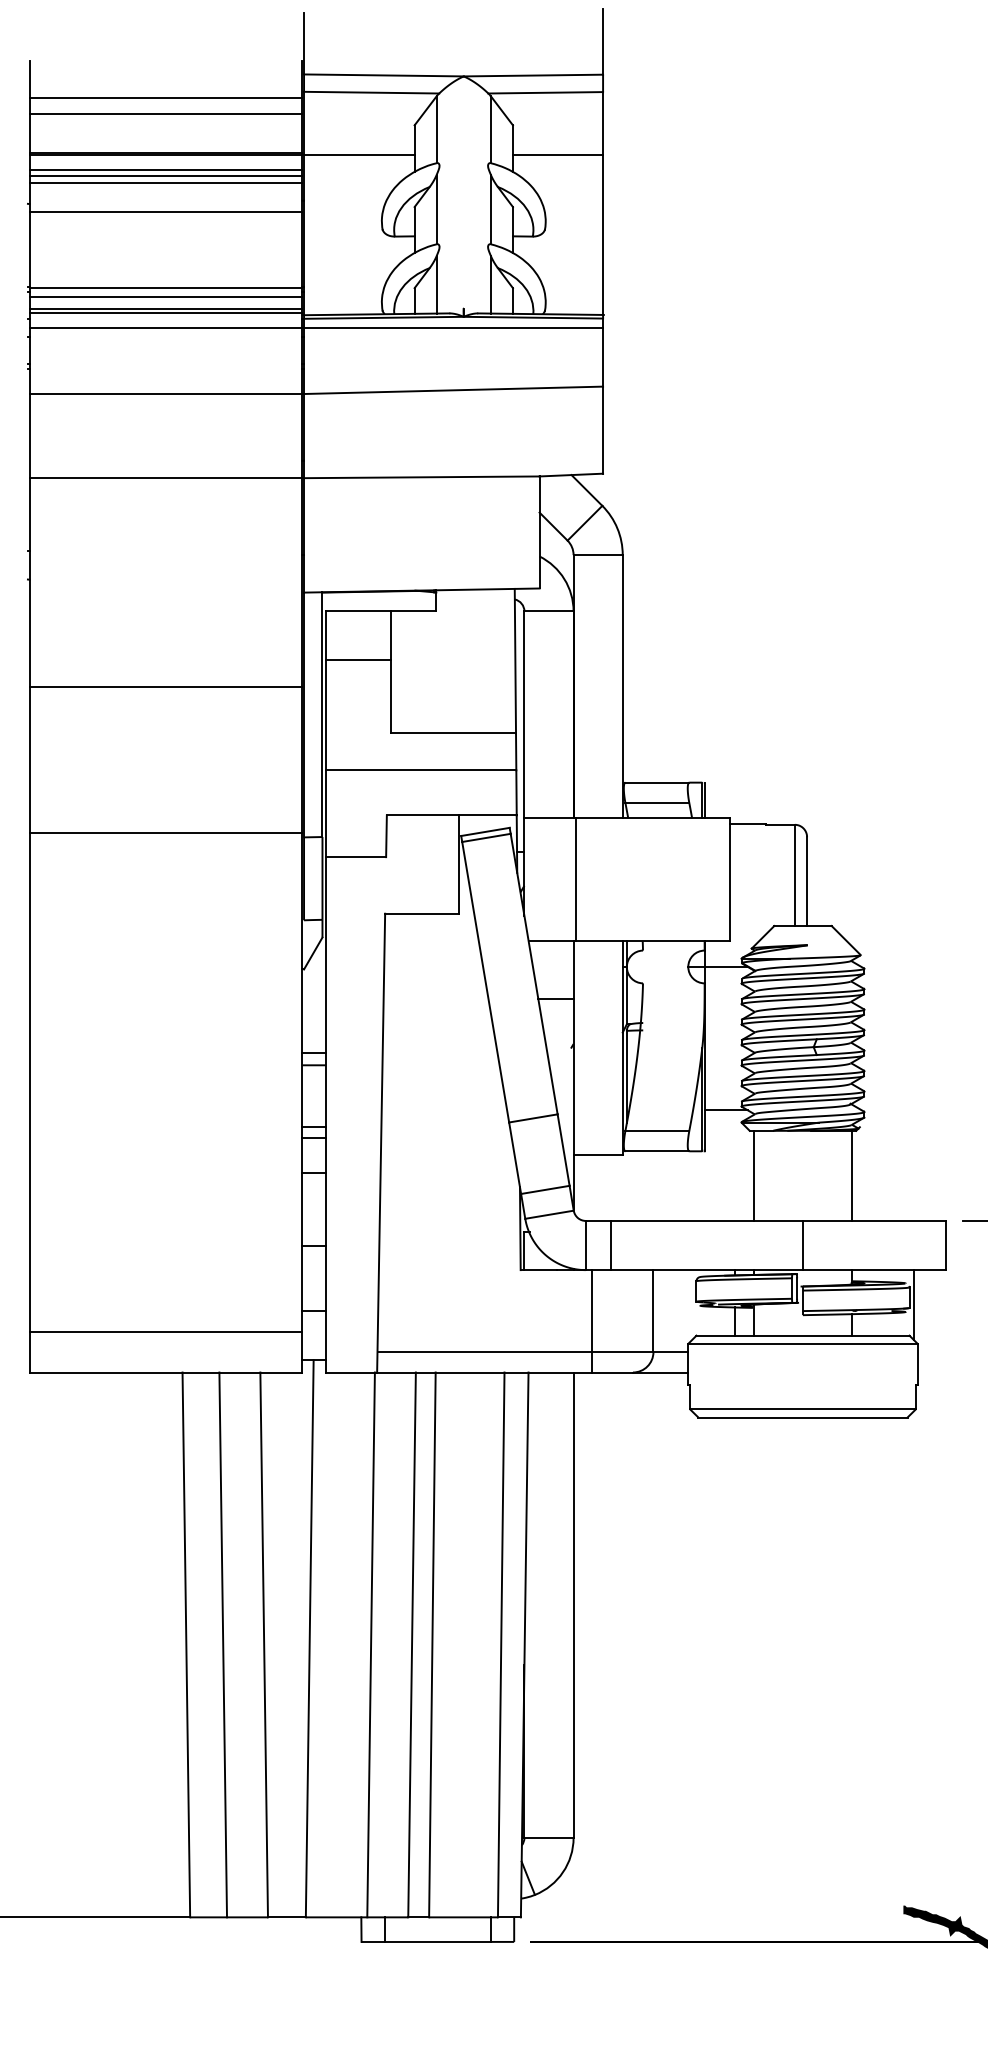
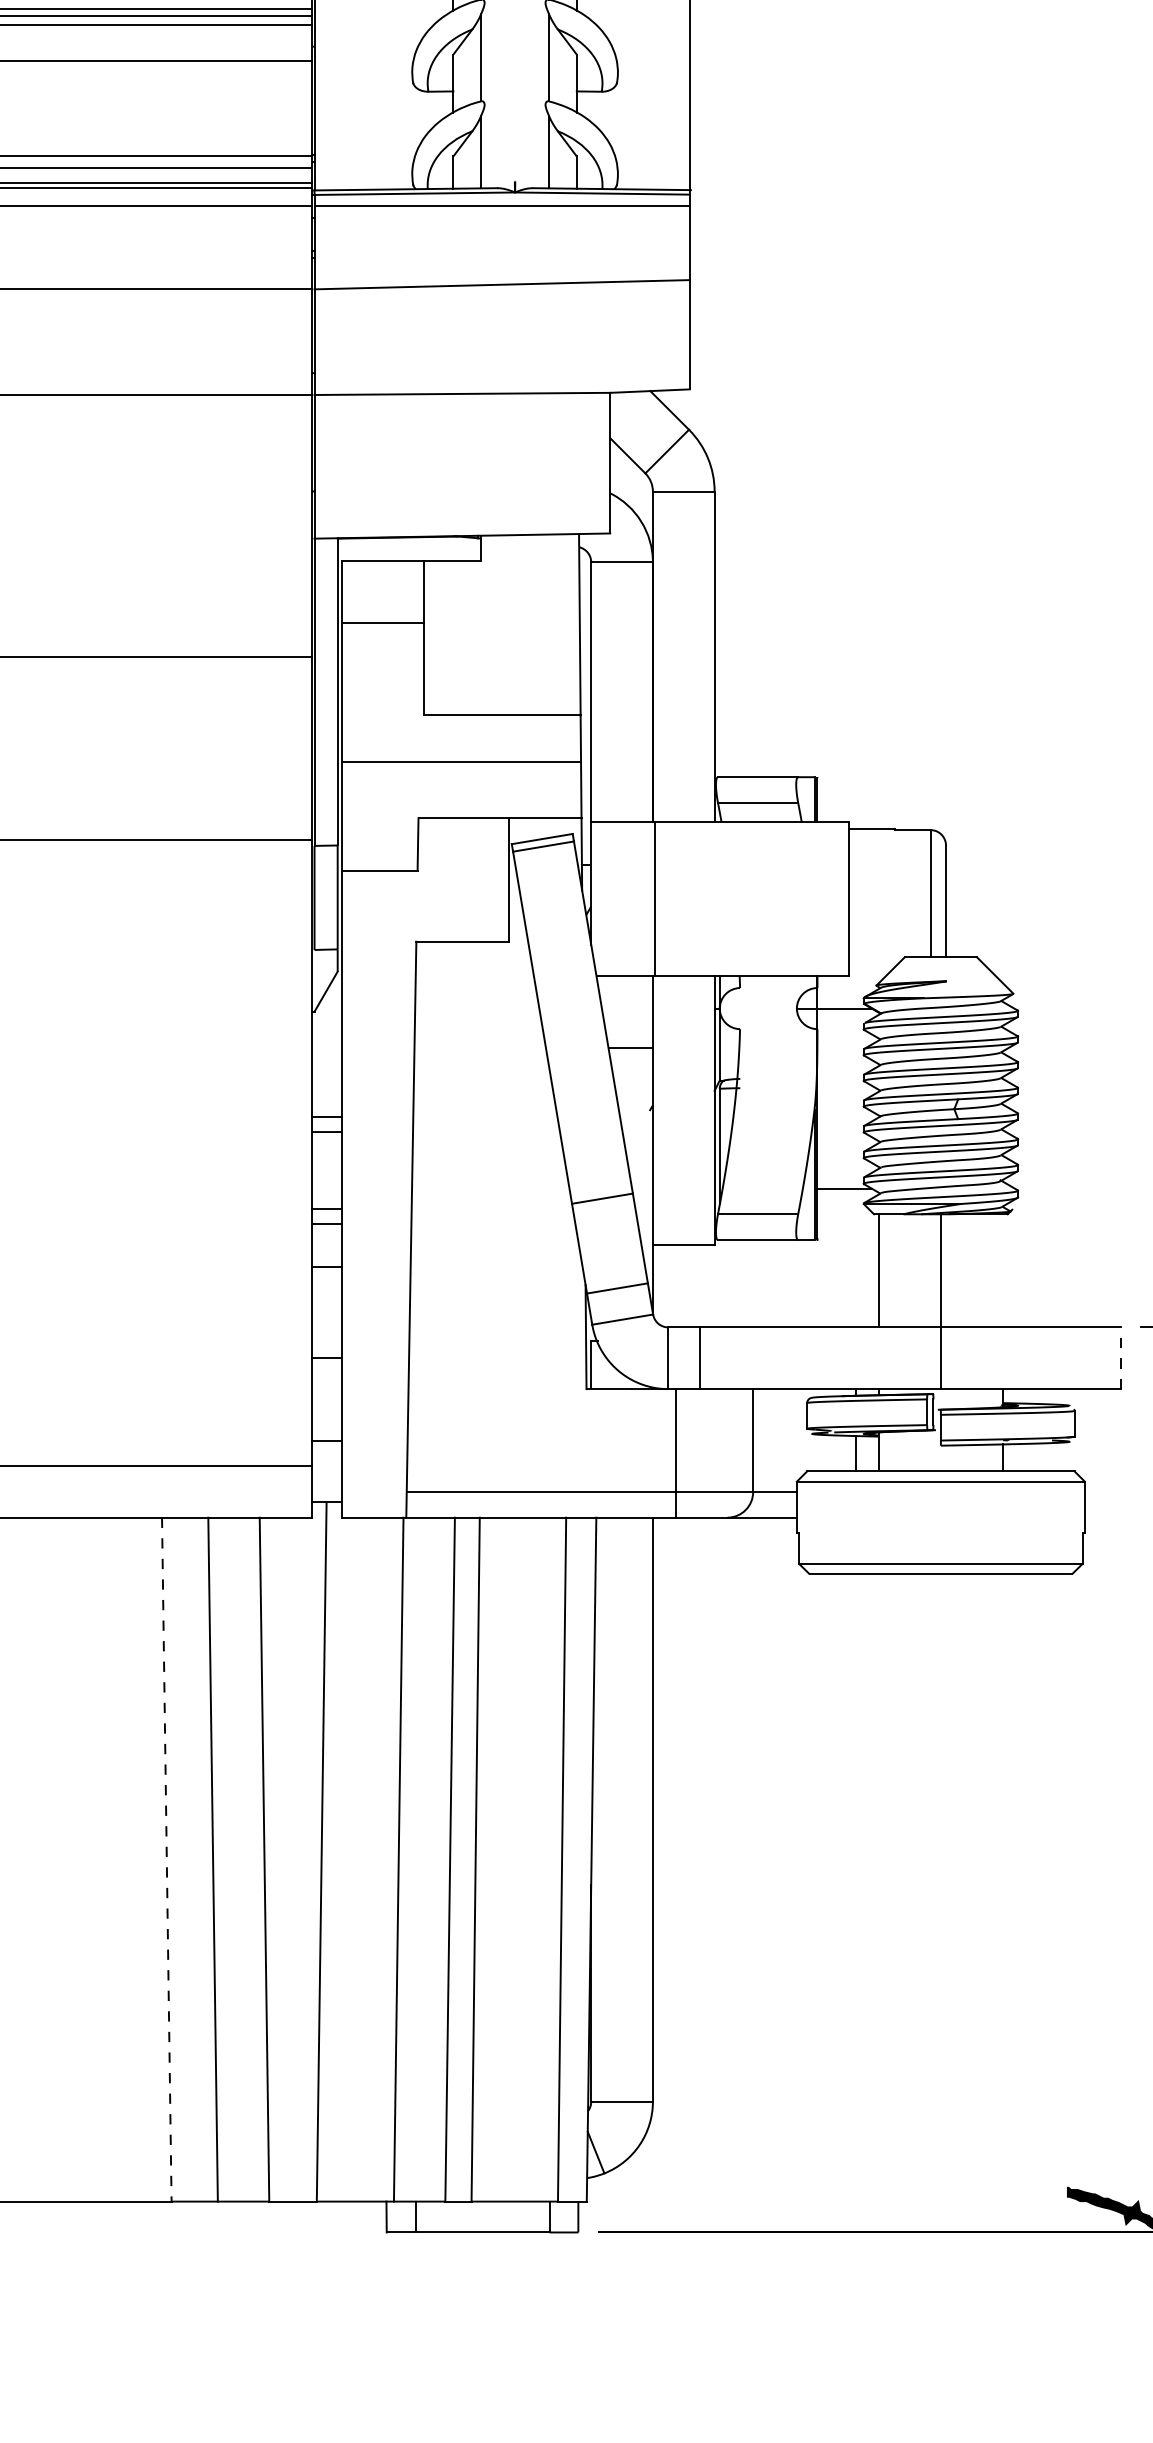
line: (852, 1175) -> (941, 1270), moved
line: (946, 1245) -> (1121, 1358), solid -> dashed
line: (913, 1304) -> (1079, 1432), removed
line: (186, 1645) -> (166, 1860), solid -> dashed

